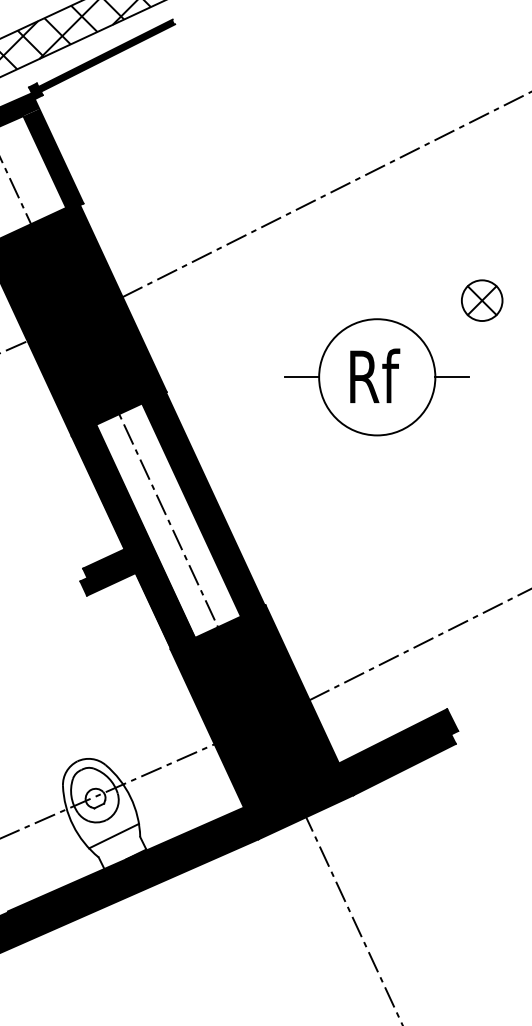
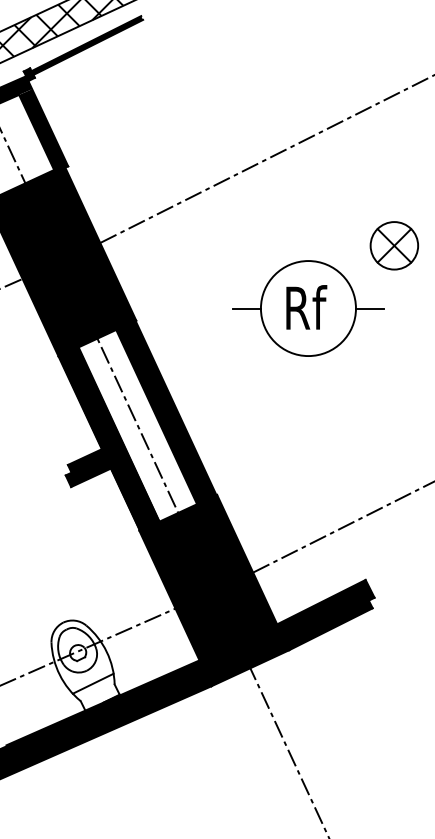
part: (481, 300) -> (393, 245), size x1.43

